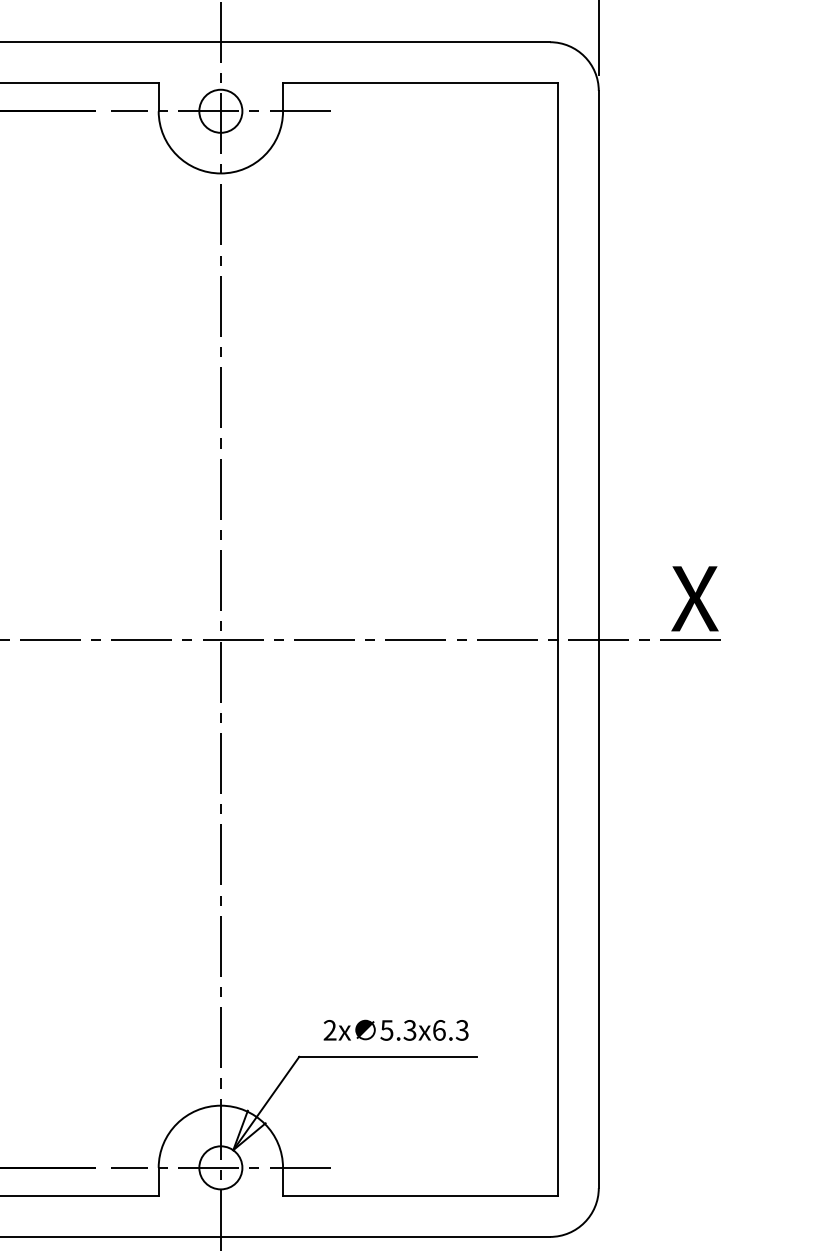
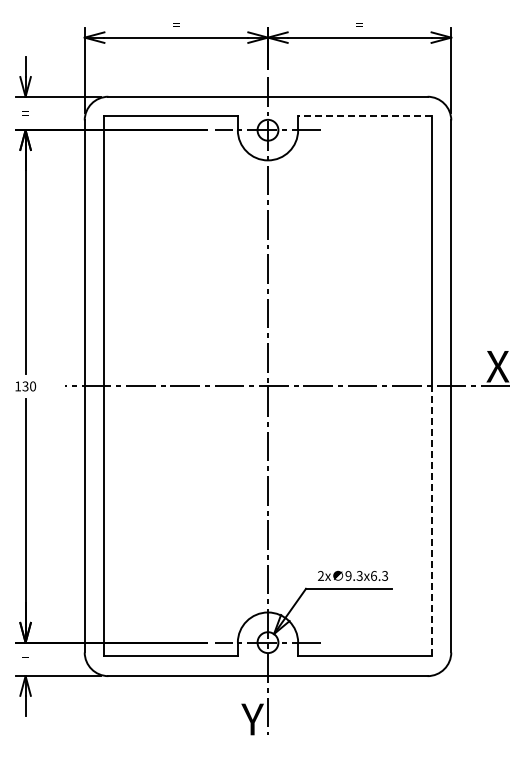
line: (419, 82) -> (364, 116), solid -> dashed
line: (558, 918) -> (431, 521), solid -> dashed
text: (386, 1029) -> (348, 575), 5.3x6.3 -> 9.3x6.3

